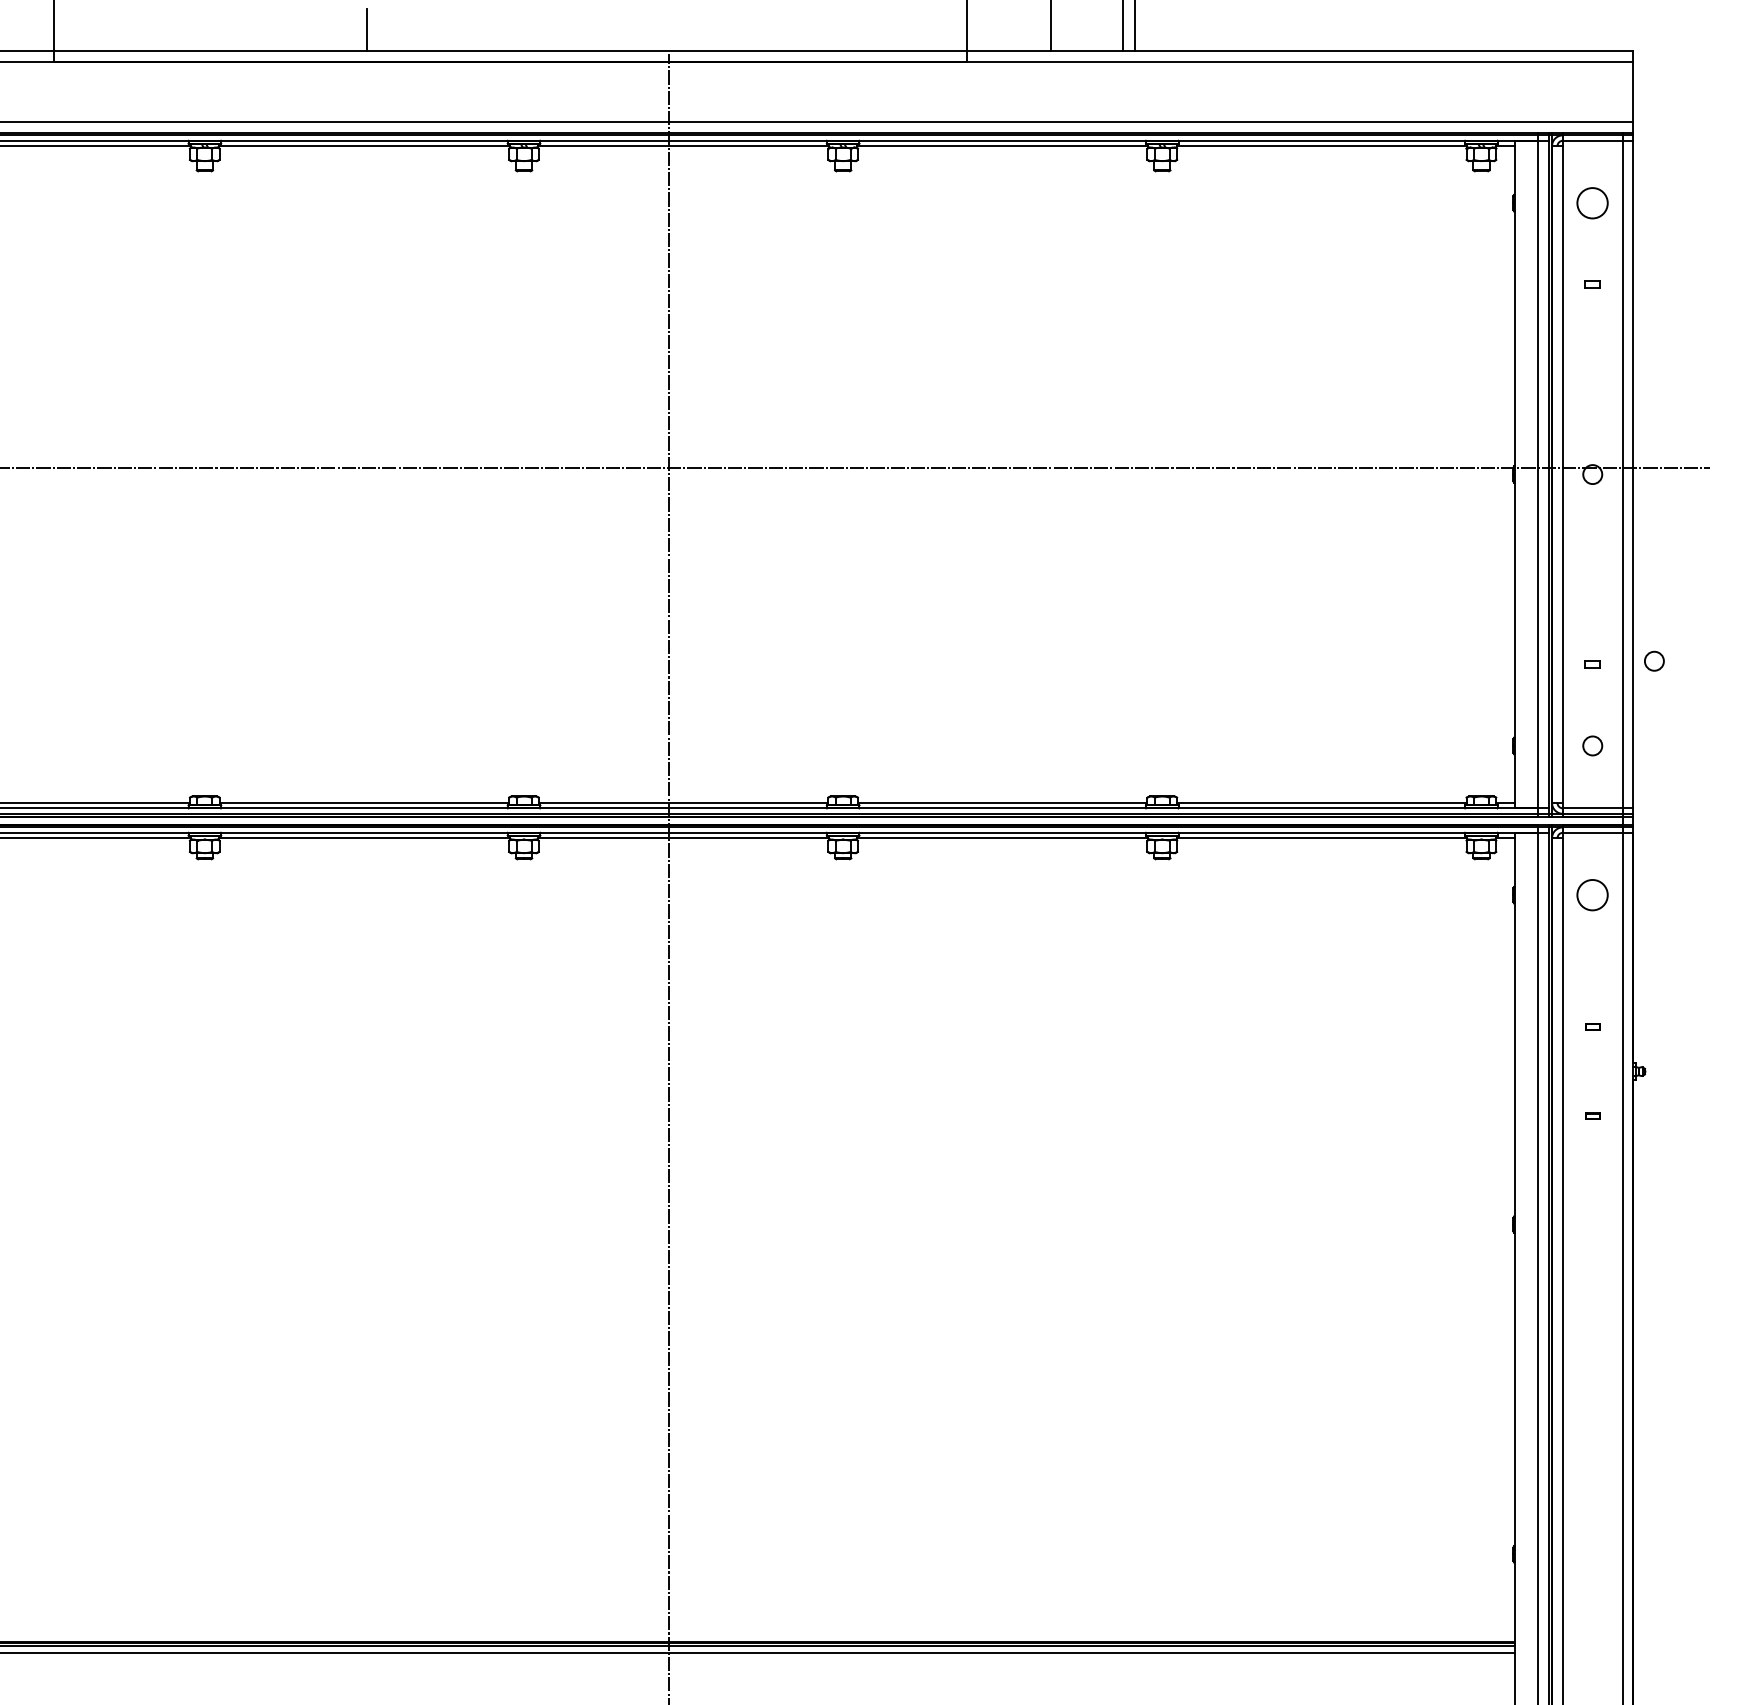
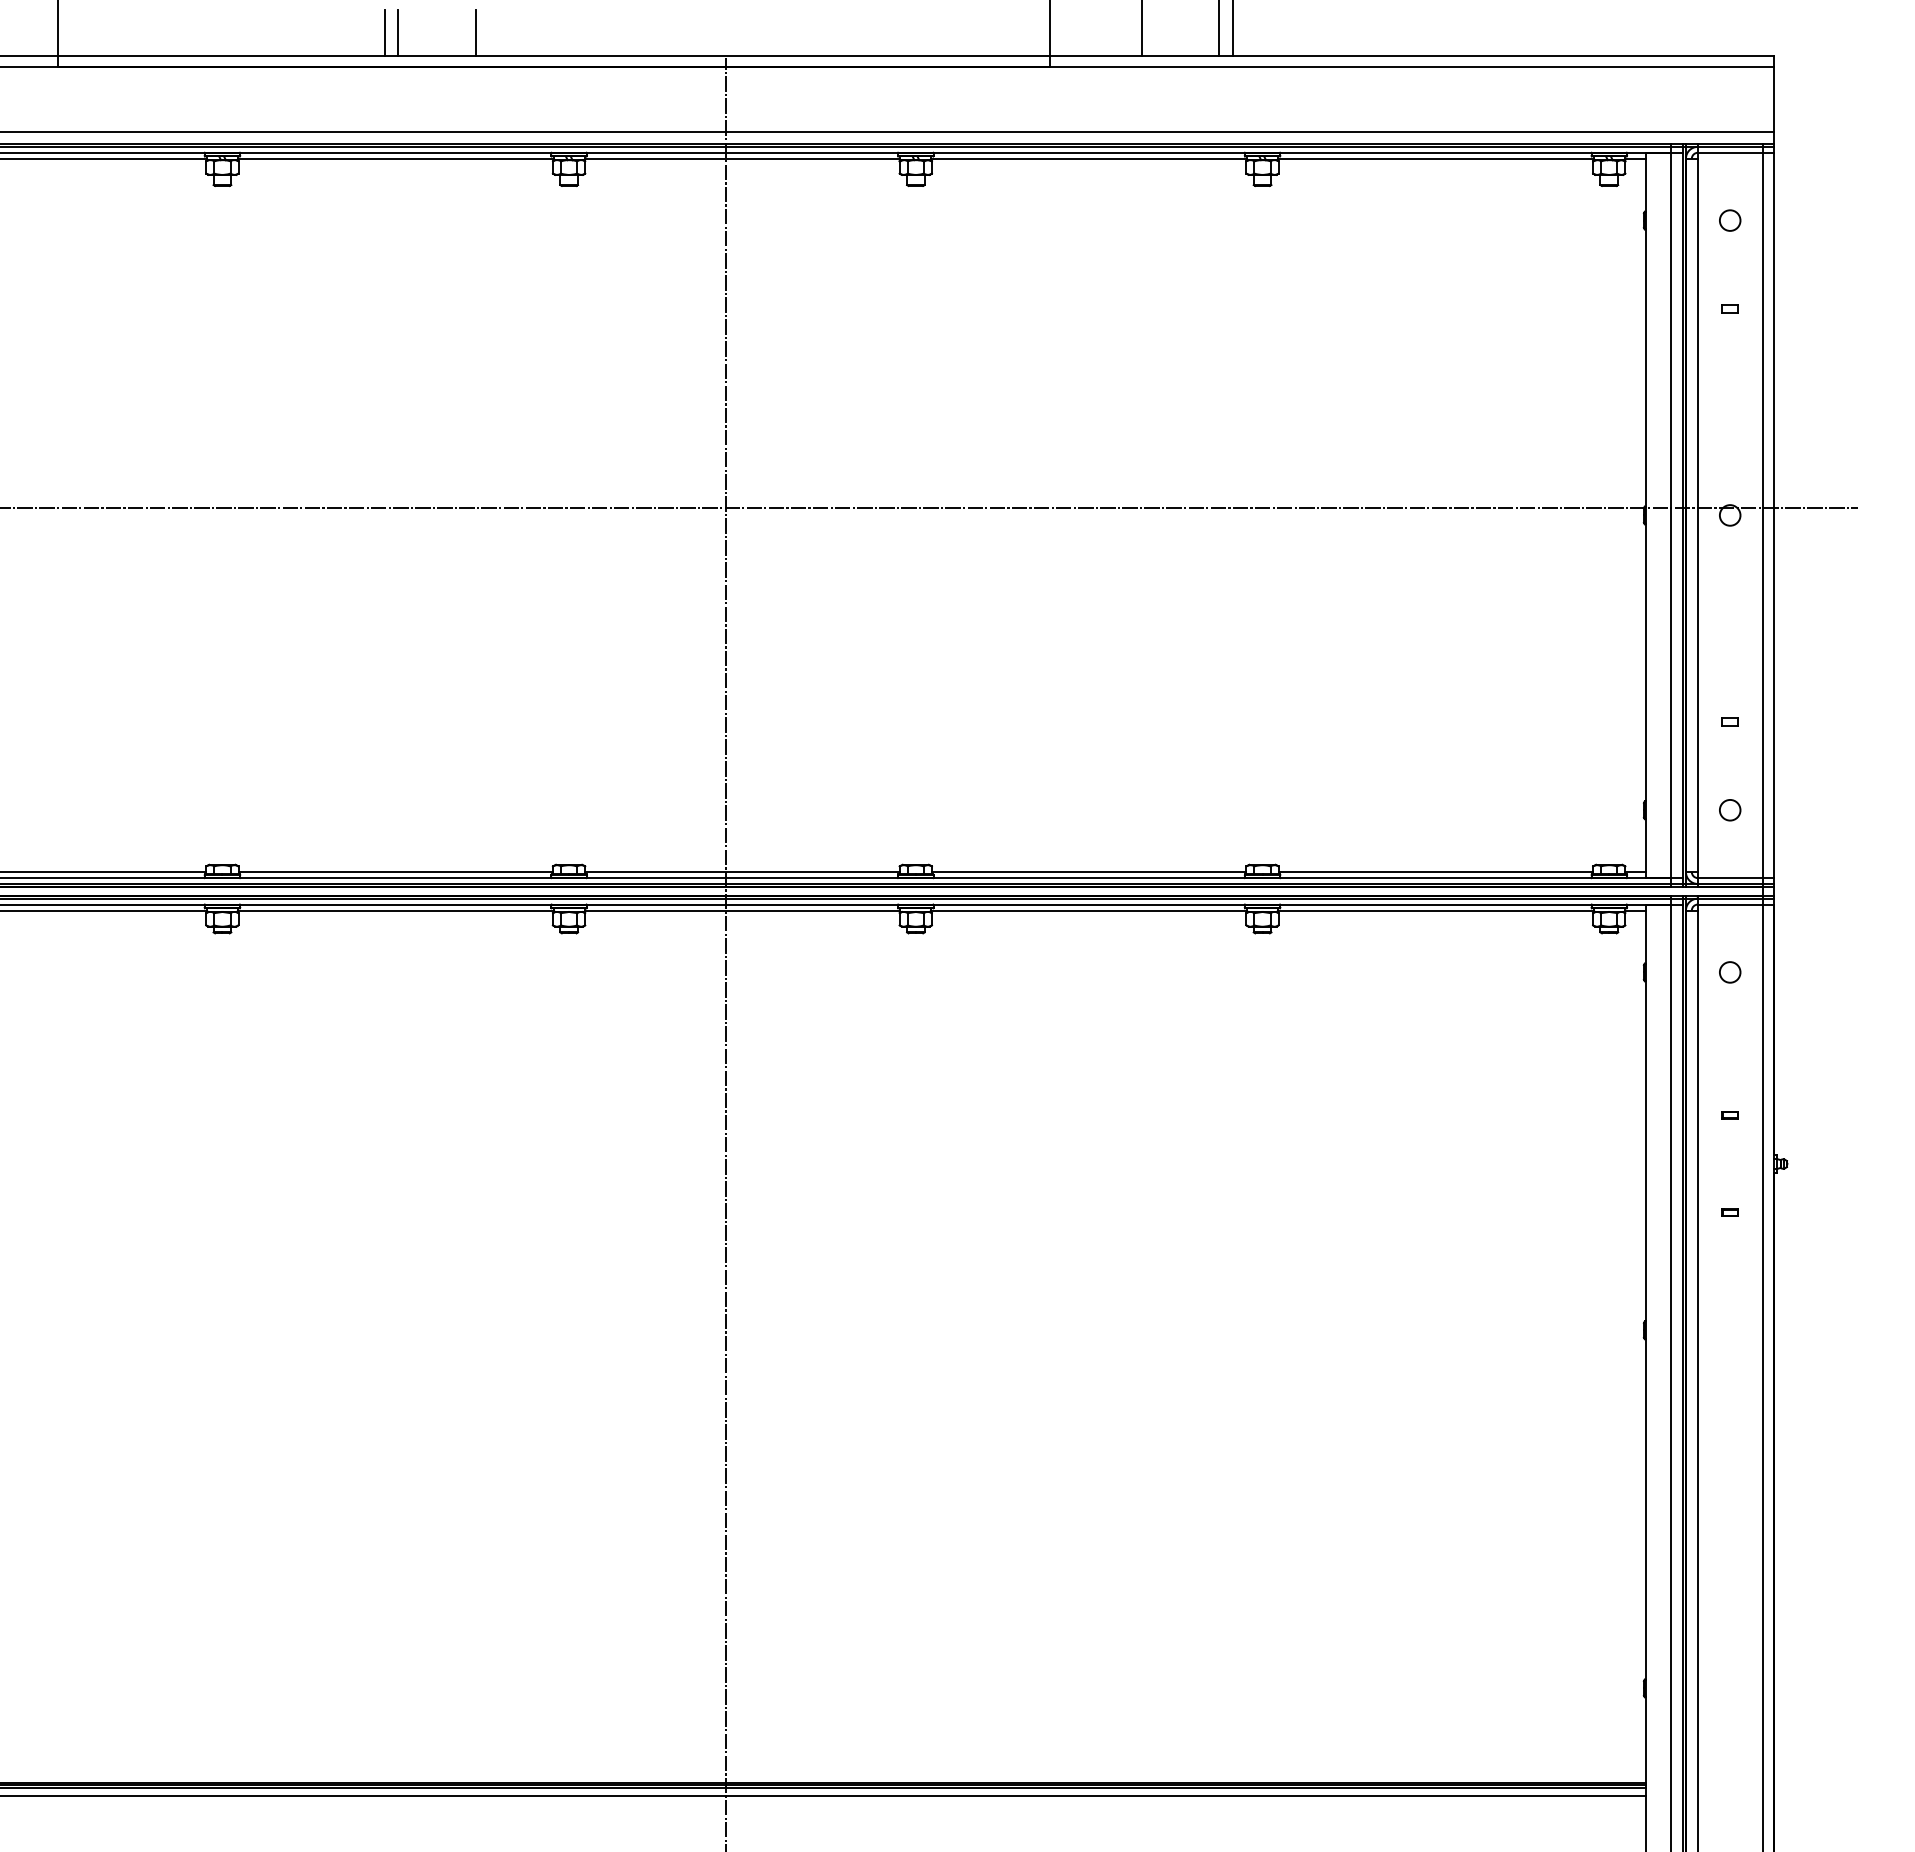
line: (354, 30) -> (385, 32), added
line: (438, 30) -> (476, 32), added
circle: (1593, 203) -> (1730, 220), size x0.62
circle: (1654, 661) -> (1797, 718), removed
circle: (1593, 895) -> (1730, 972), size x0.62

